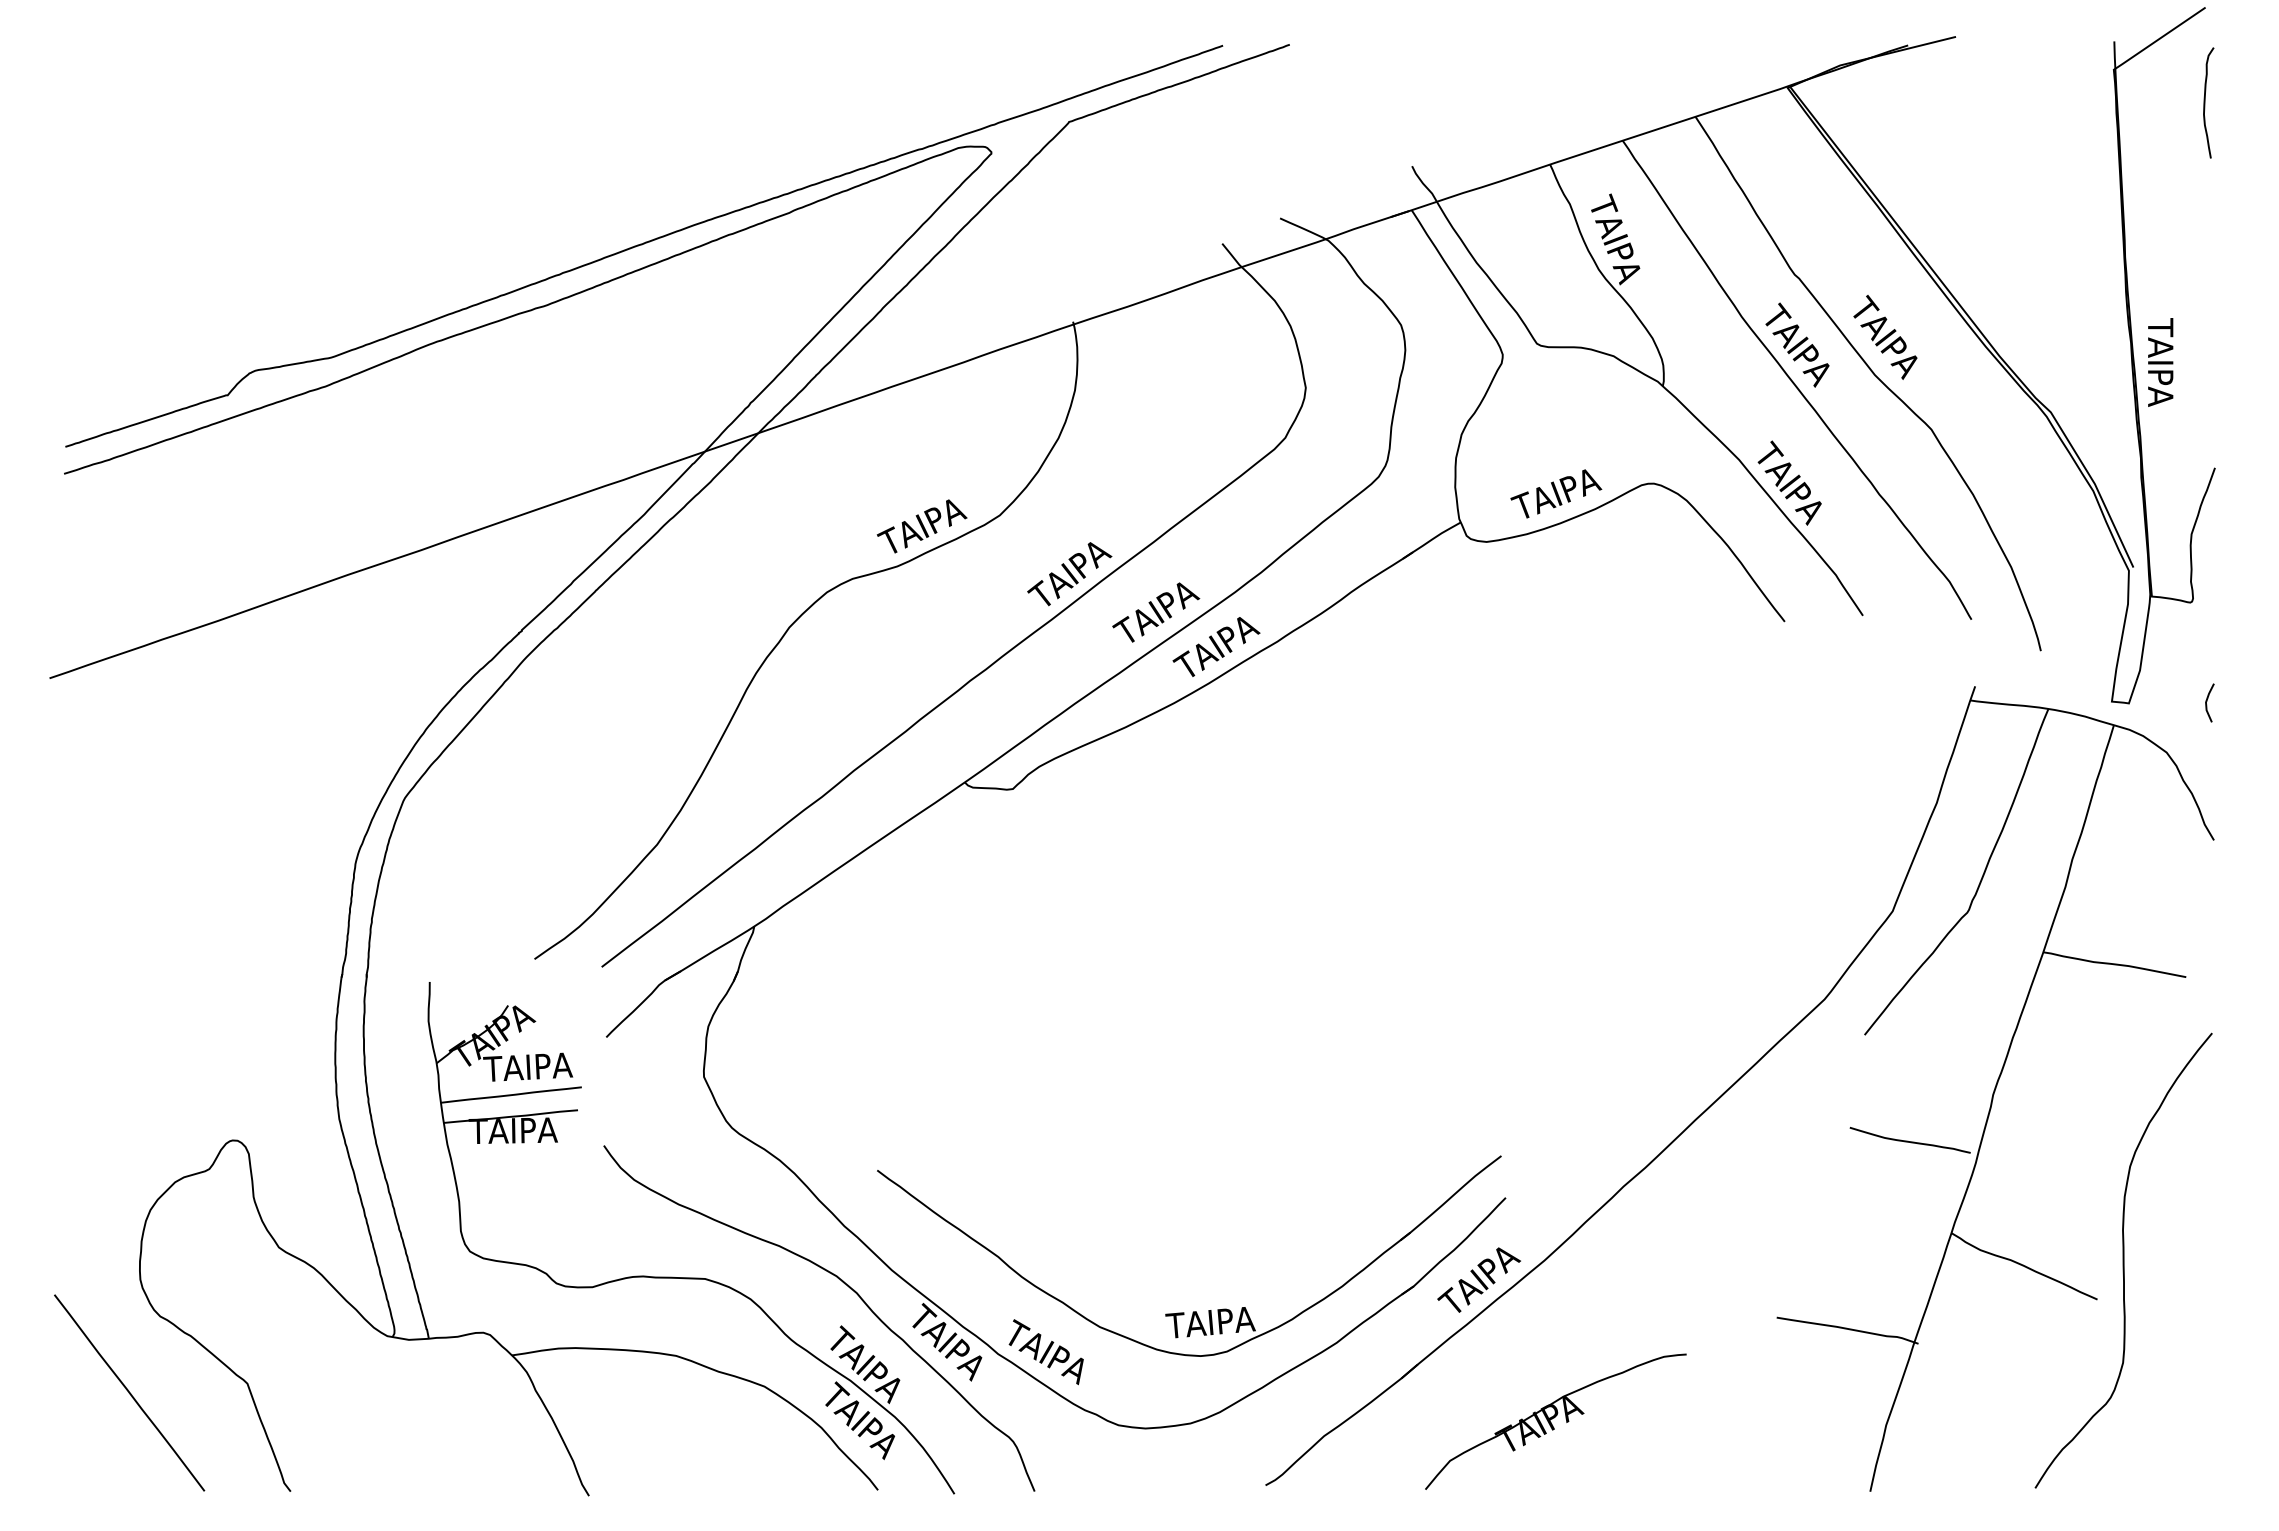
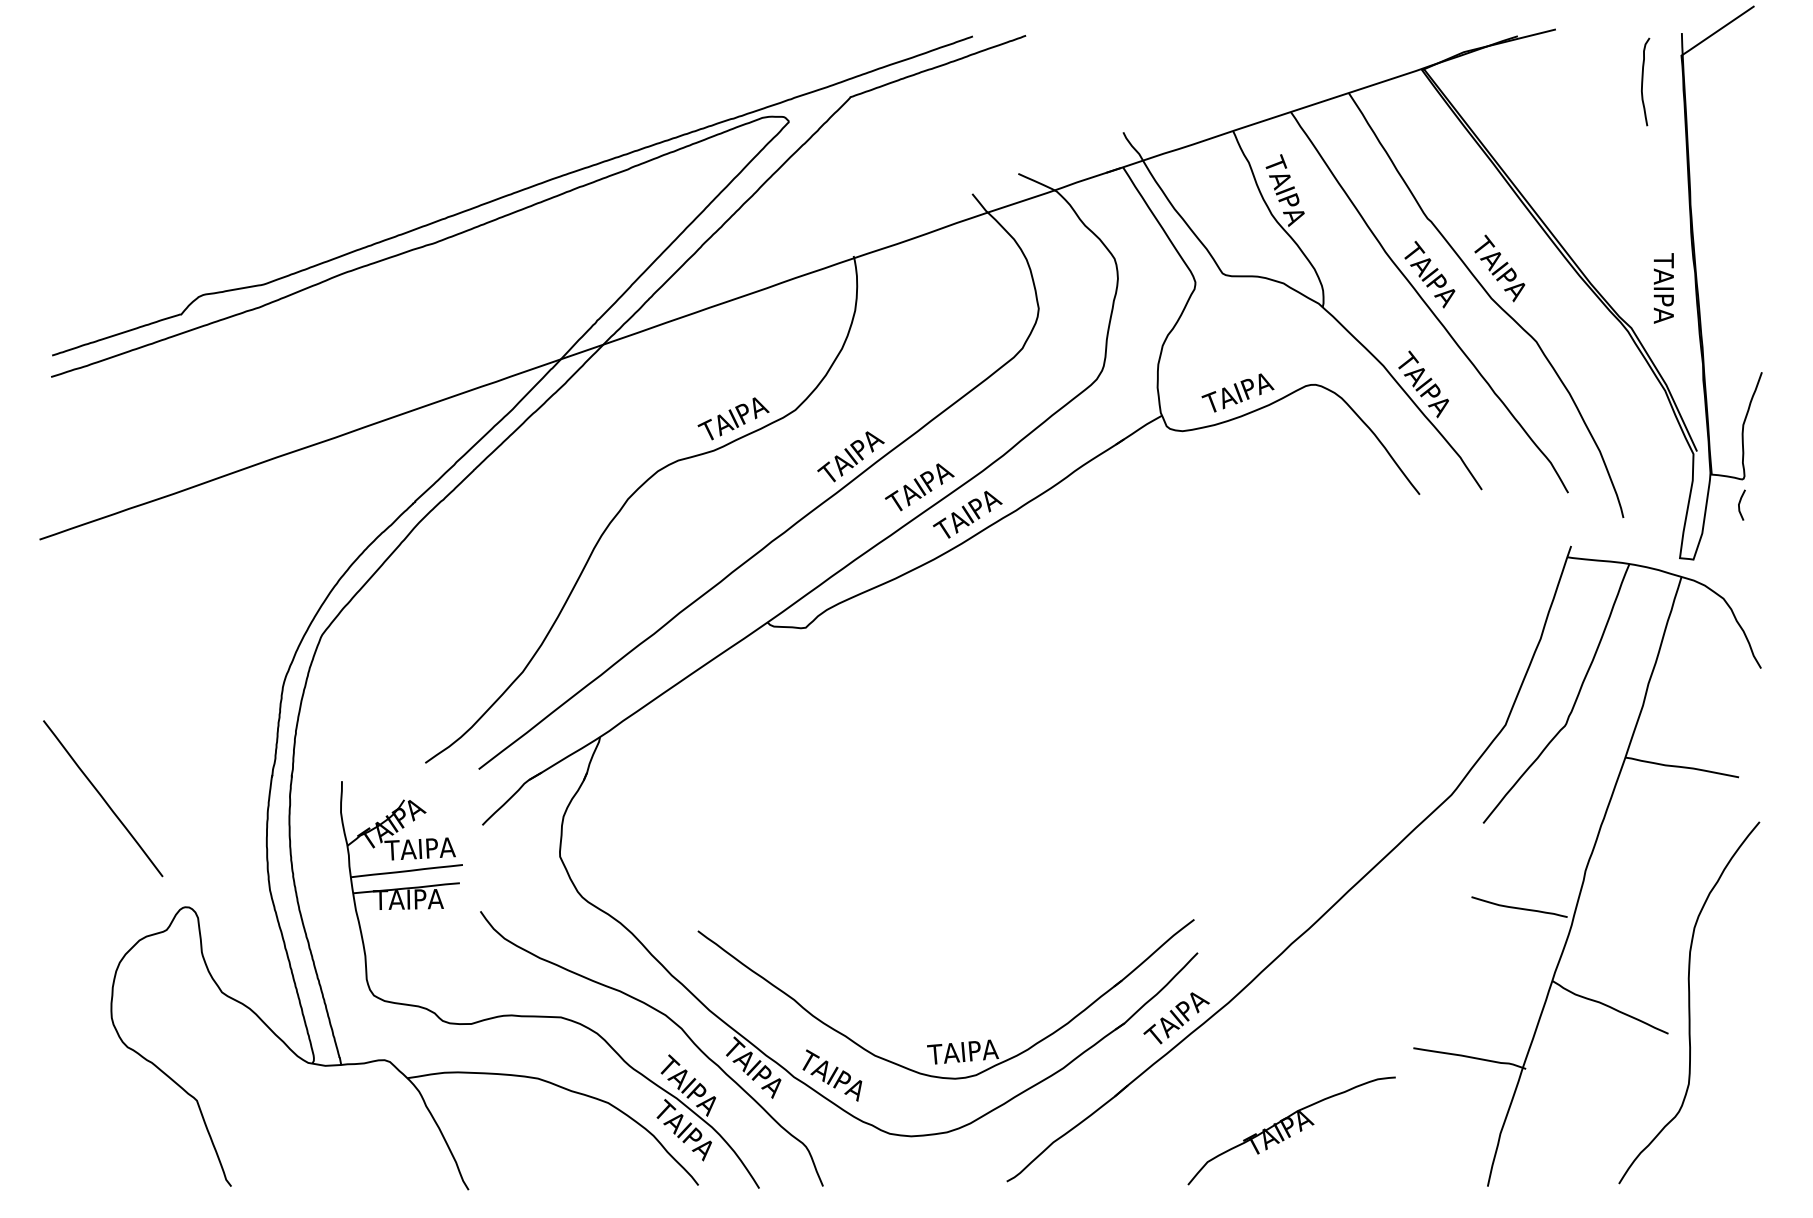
curve: (2205, 102) -> (1643, 81), moved
text: (2160, 362) -> (1663, 288), moved
line: (2207, 701) -> (1740, 504), moved
line: (129, 1392) -> (103, 798), moved
part: (1555, 1421) -> (1291, 1130), moved

